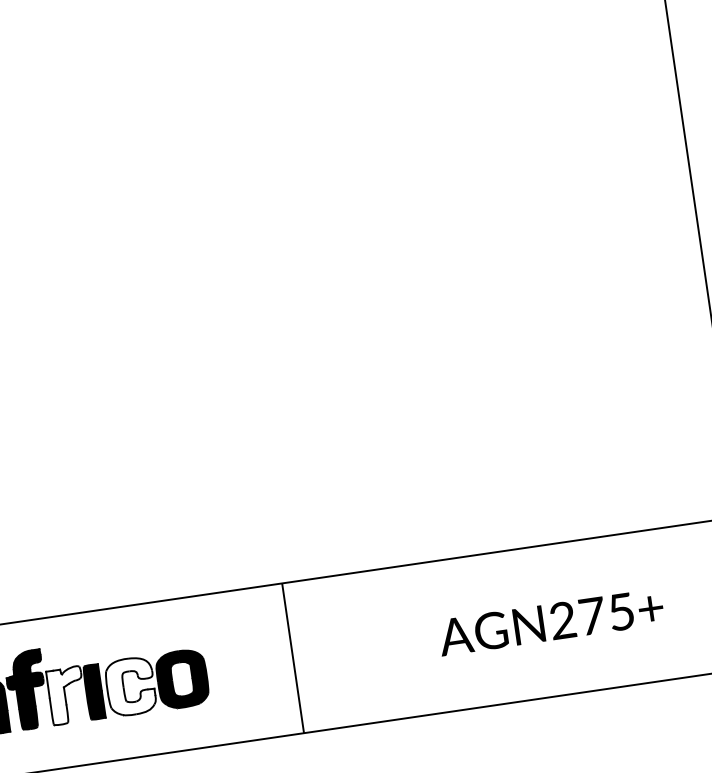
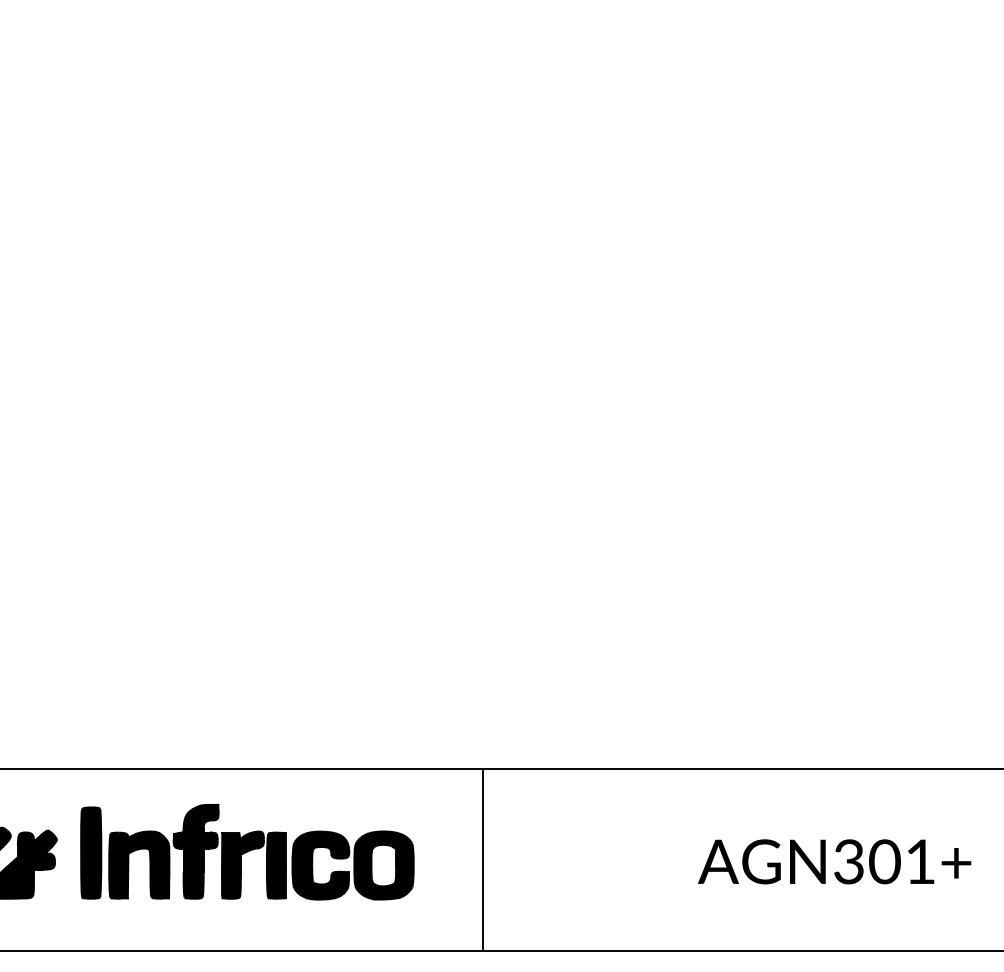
text: (591, 616) -> (884, 861), AGN275+ -> AGN301+
line: (292, 657) -> (482, 859), moved
fill: (130, 686) -> (320, 865), added
fill: (66, 695) -> (242, 864), added

